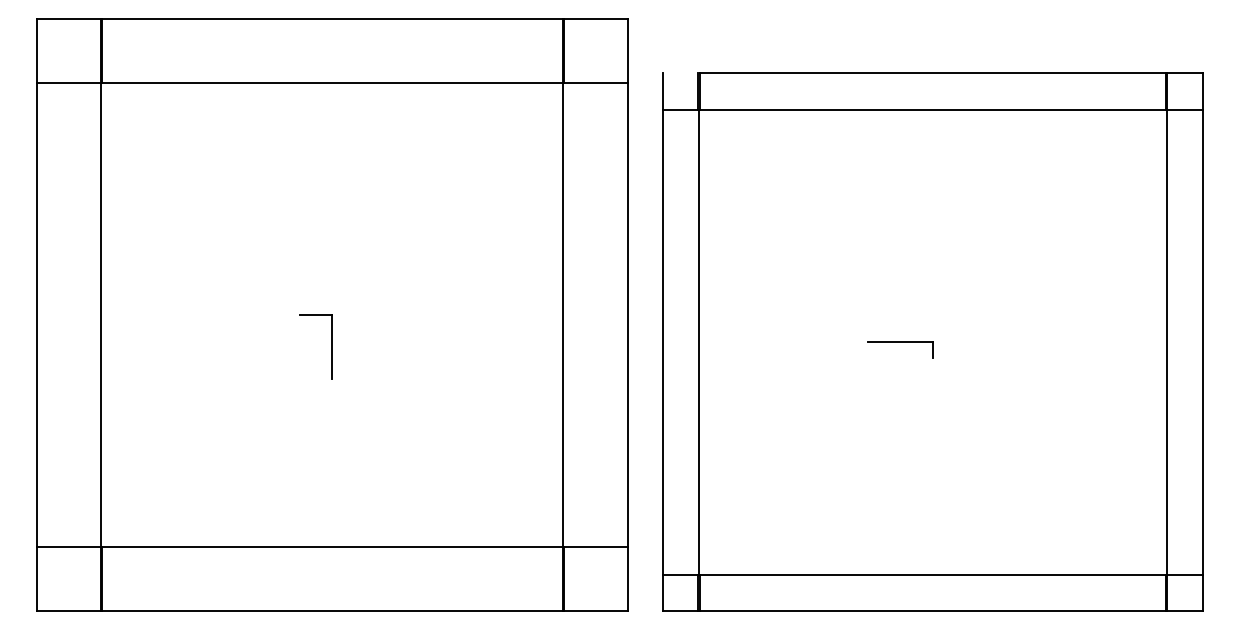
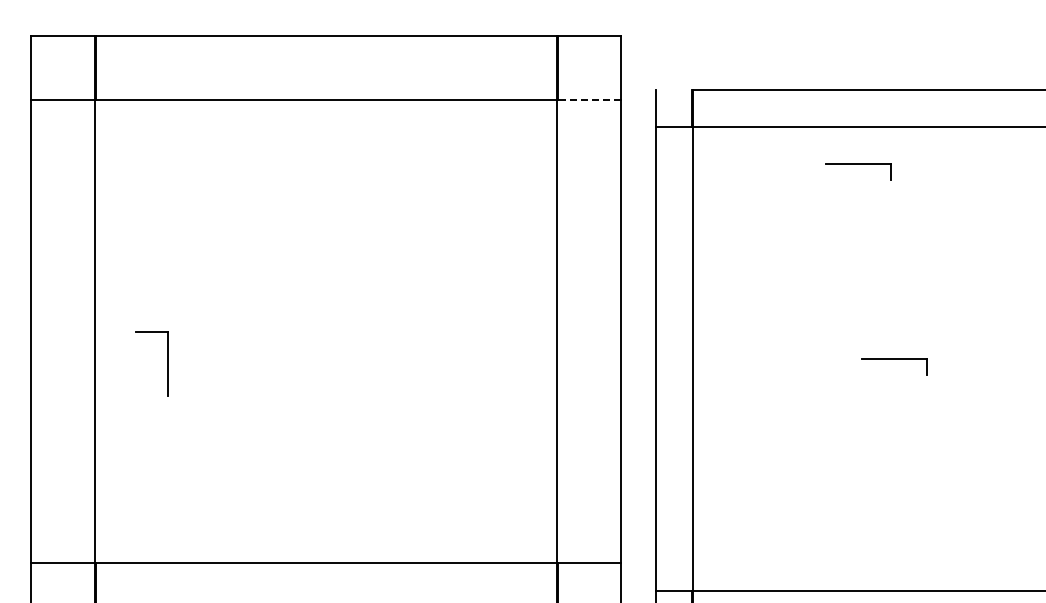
line: (595, 83) -> (589, 100), solid -> dashed
part: (864, 147) -> (858, 164), added
part: (331, 346) -> (167, 363), moved

